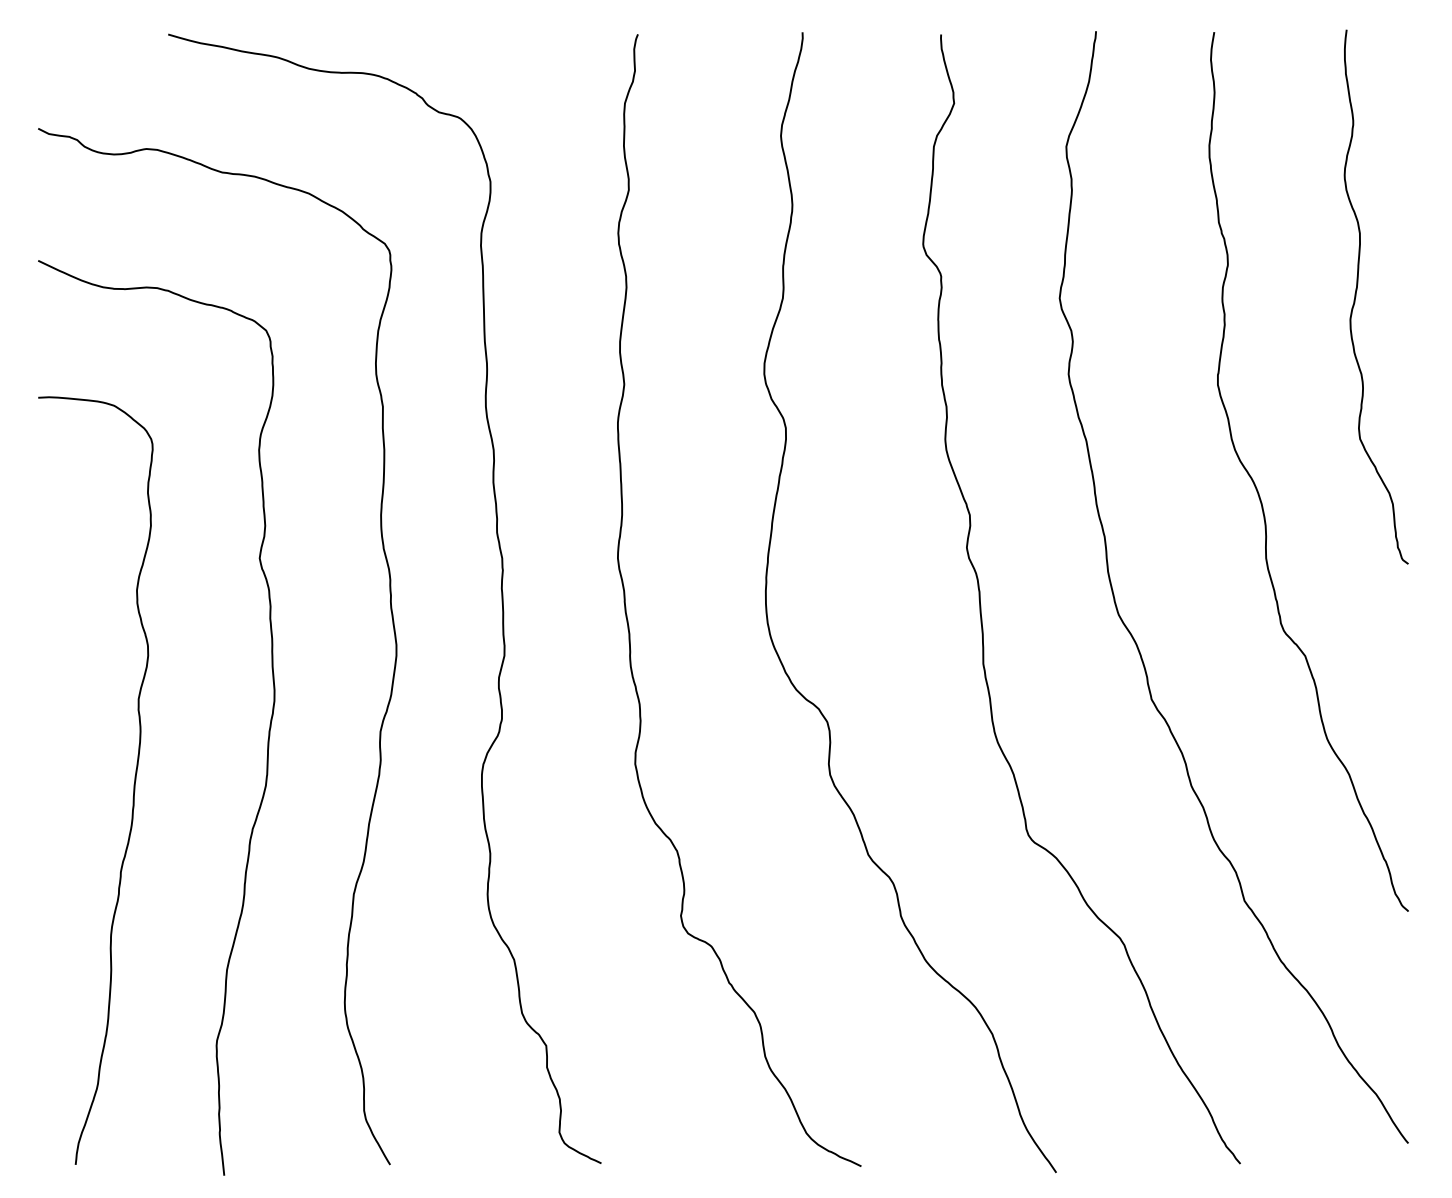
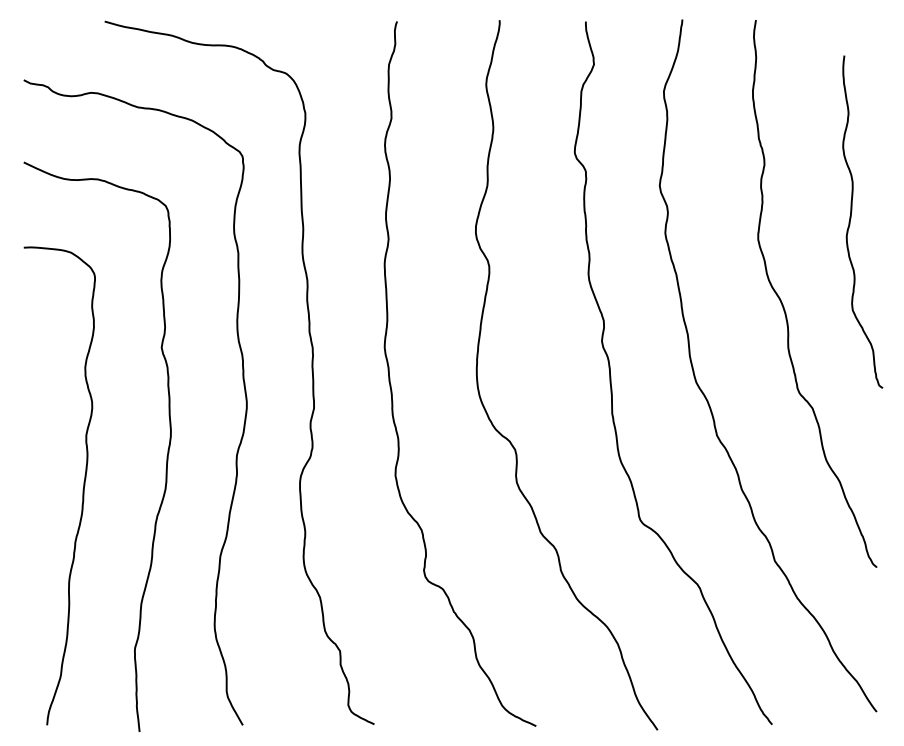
curve: (1358, 291) -> (851, 218), moved

